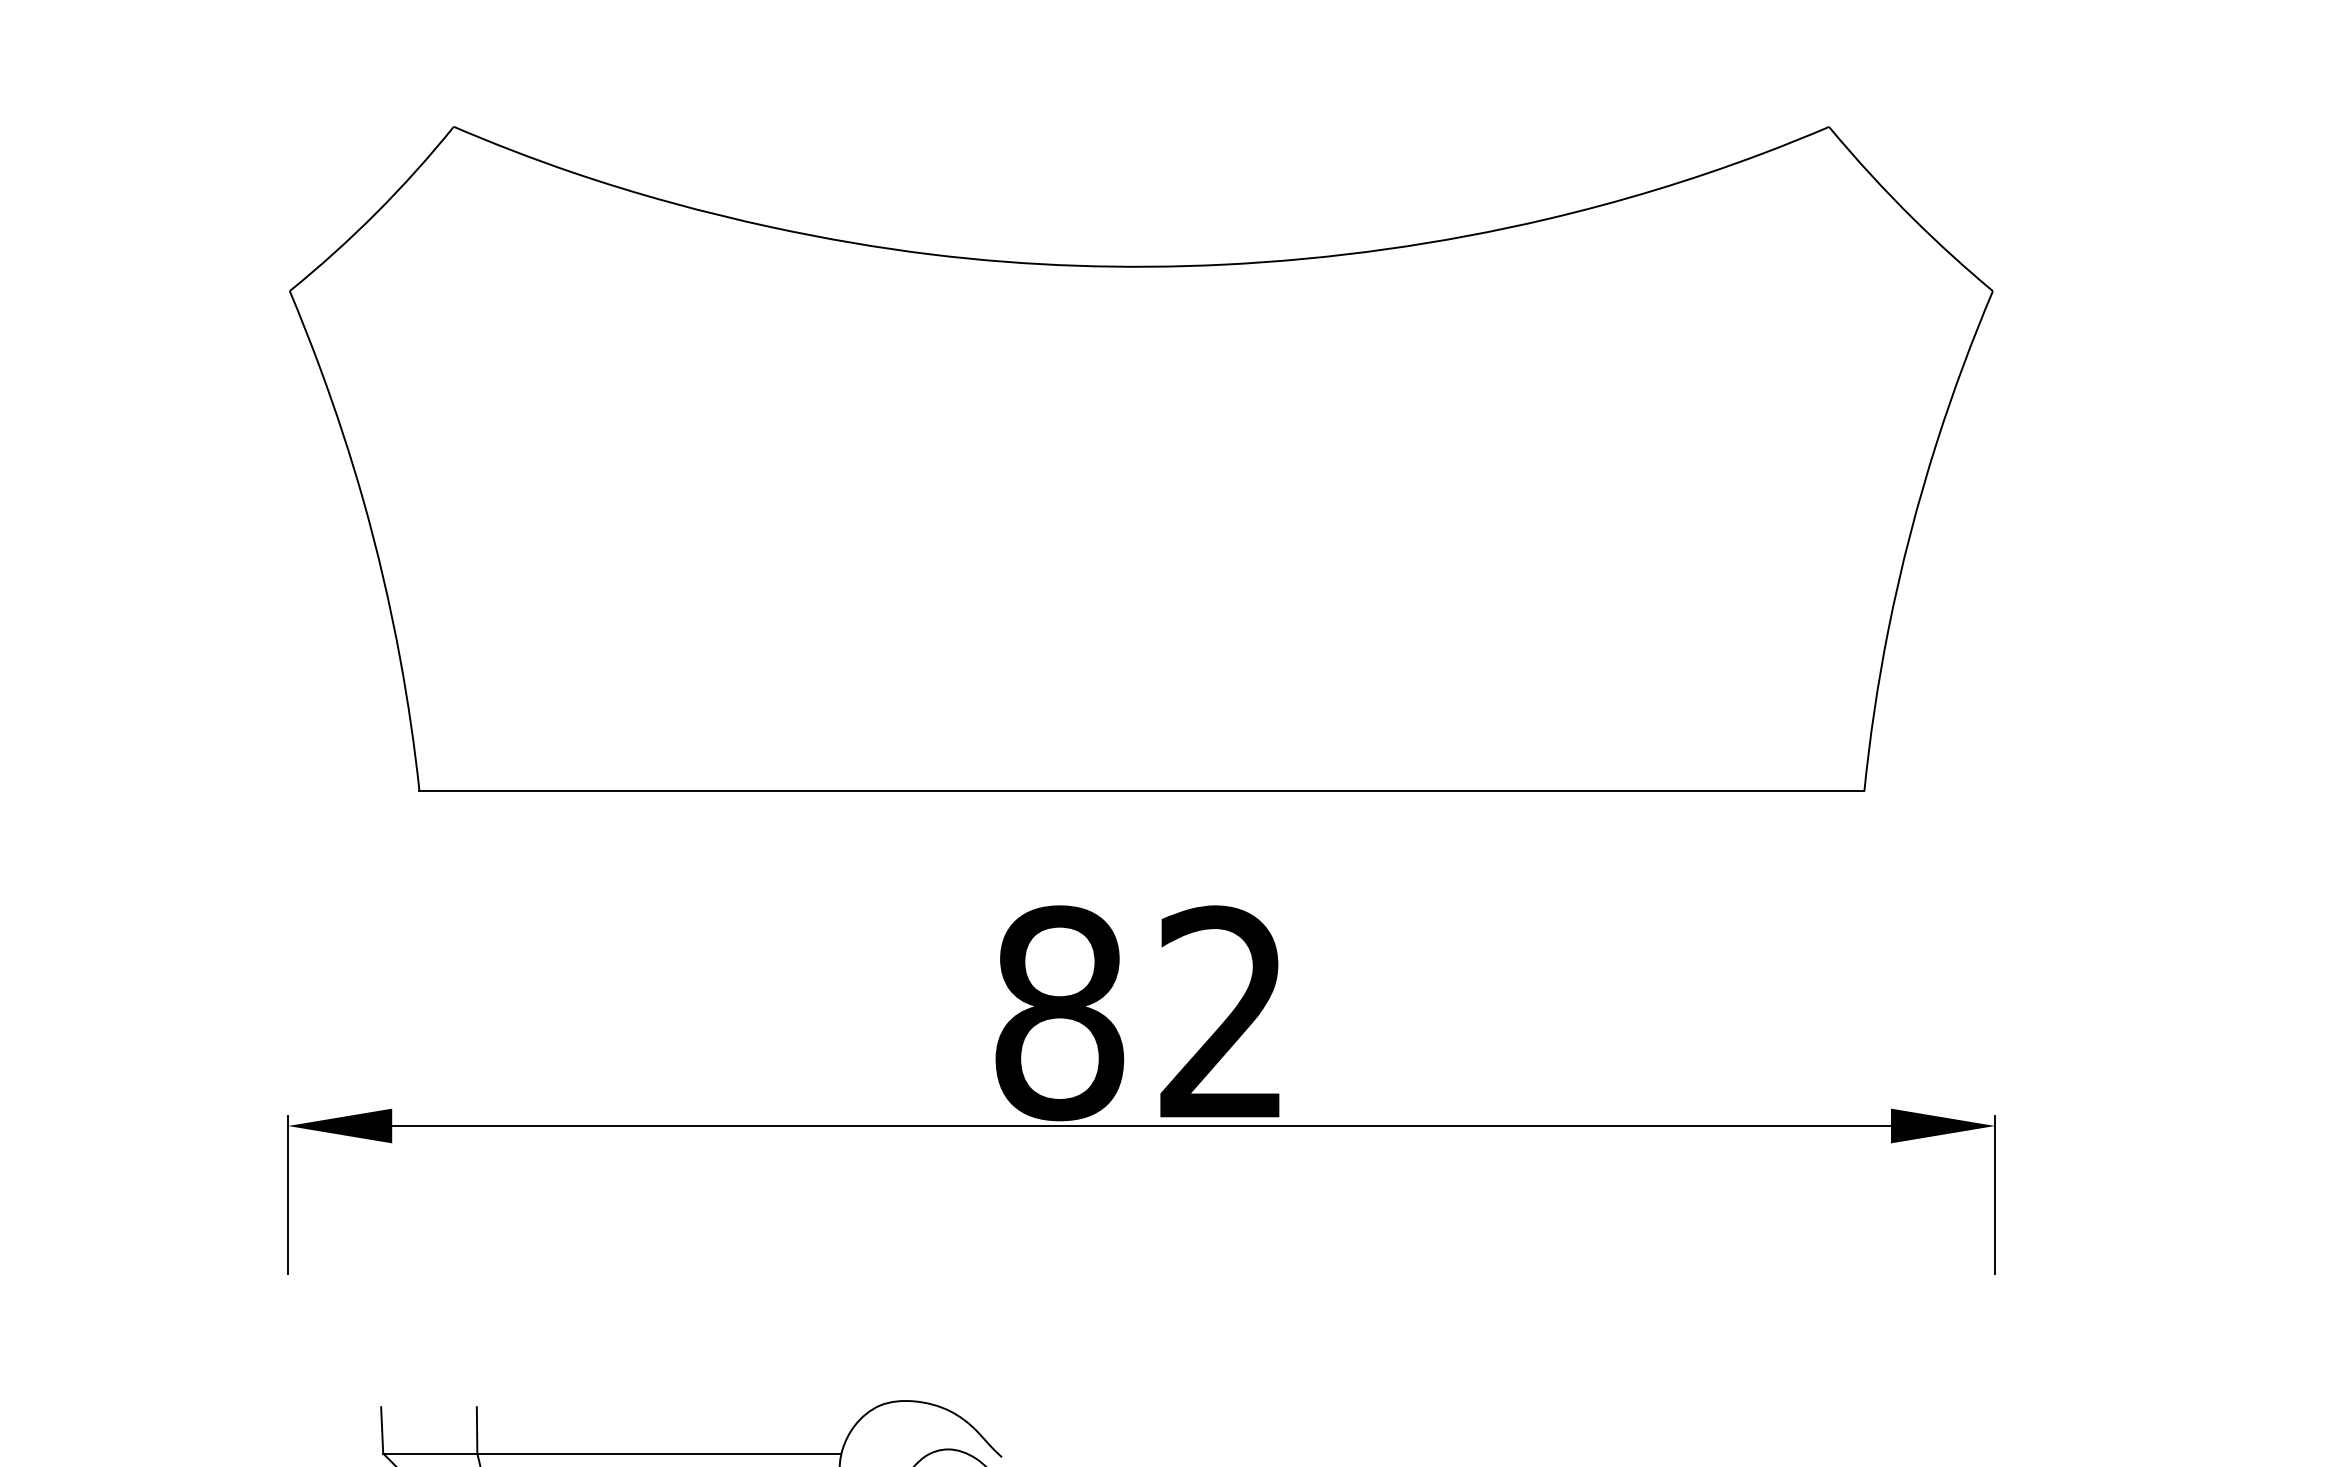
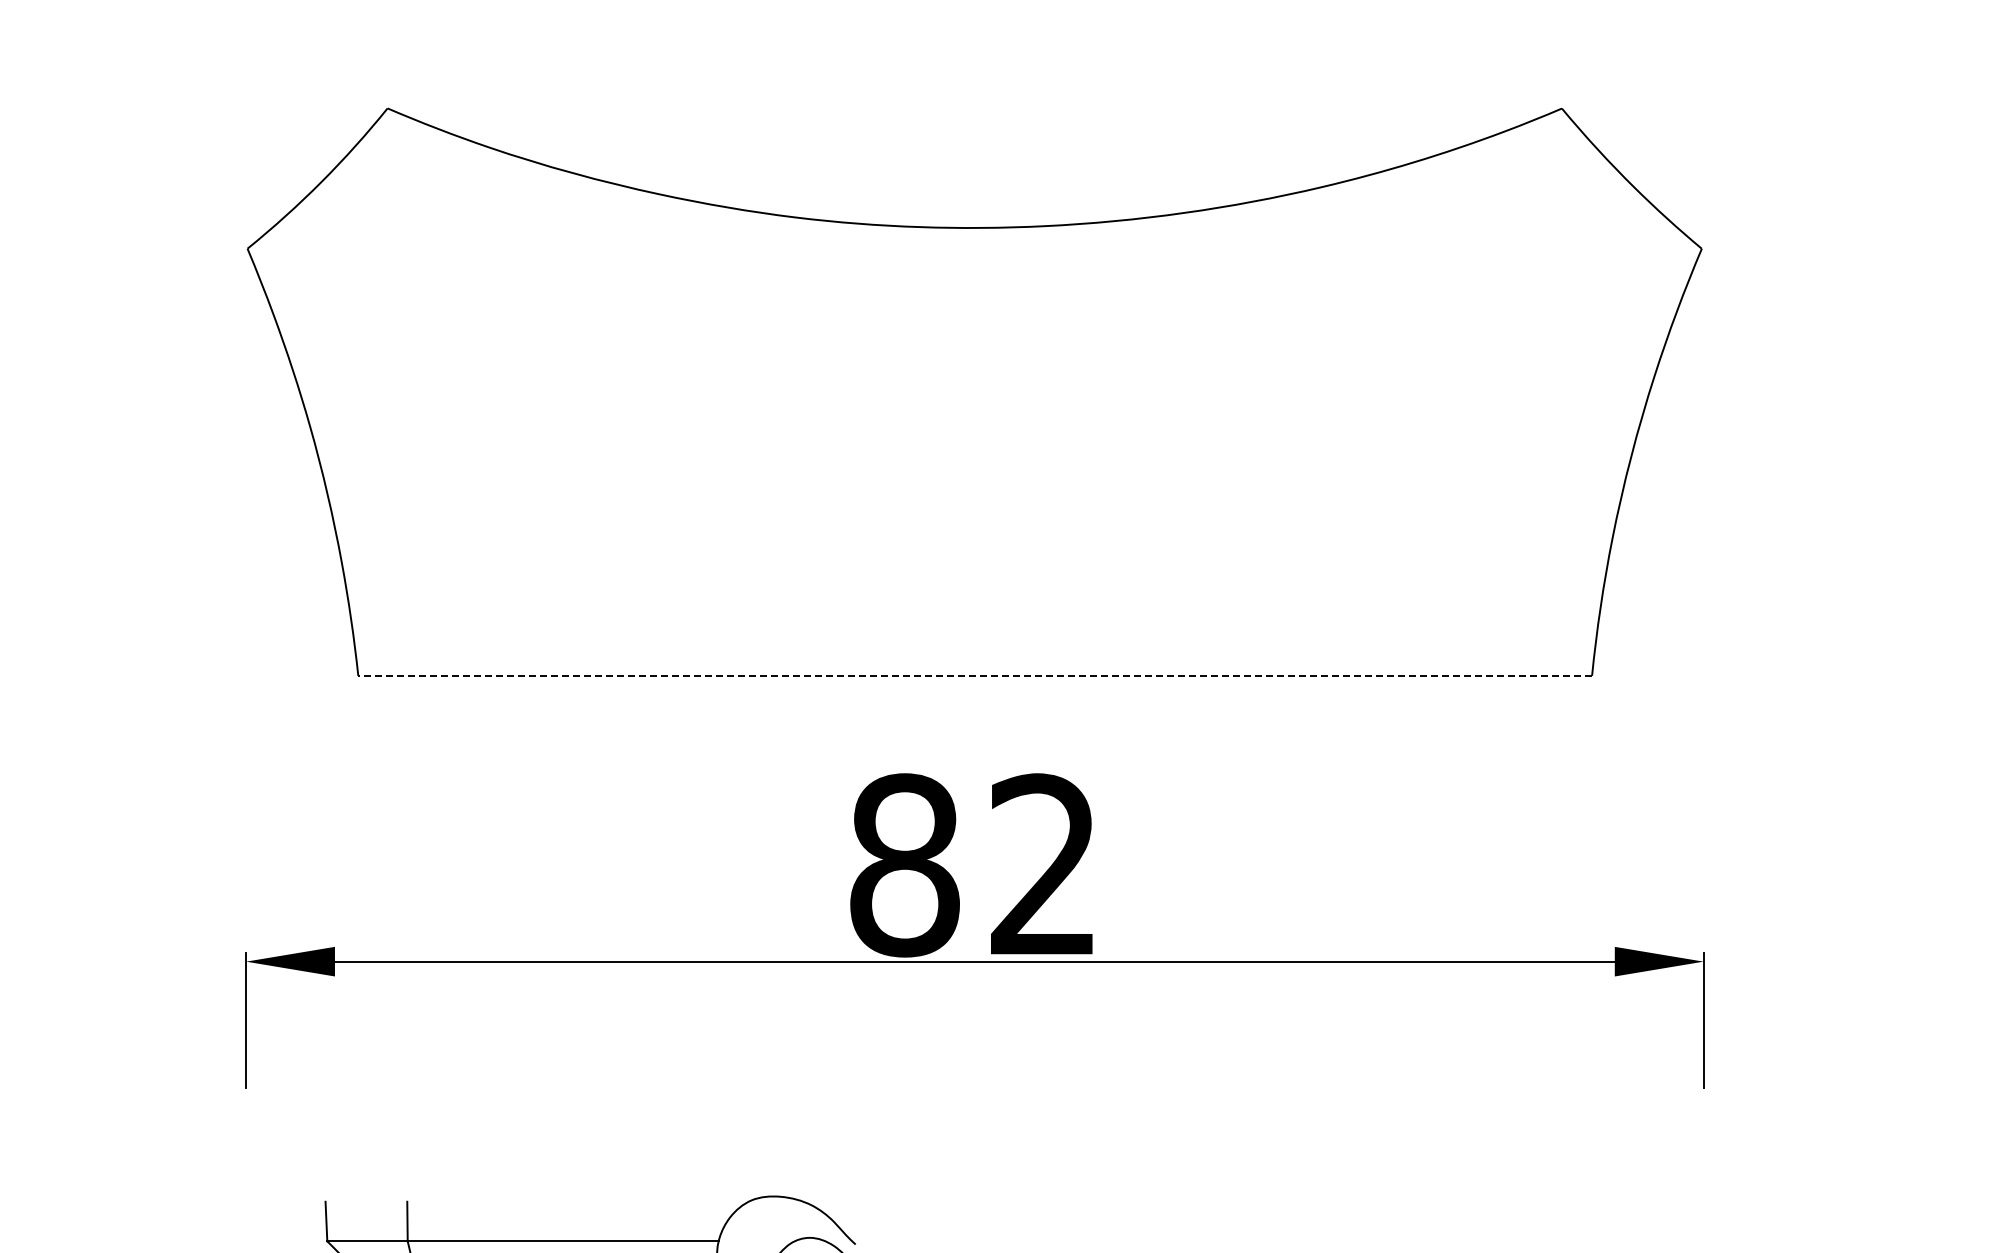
line: (1142, 790) -> (975, 675), solid -> dashed

